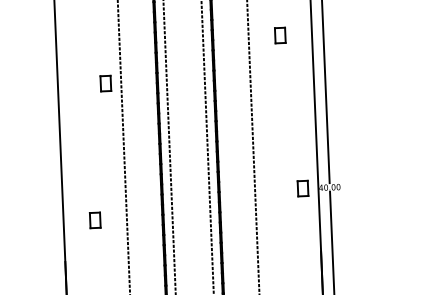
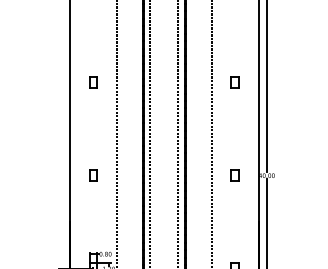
part: (279, 35) -> (234, 82), moved
part: (106, 83) -> (93, 82), moved
part: (302, 188) -> (234, 175), moved
part: (95, 220) -> (93, 175), moved

